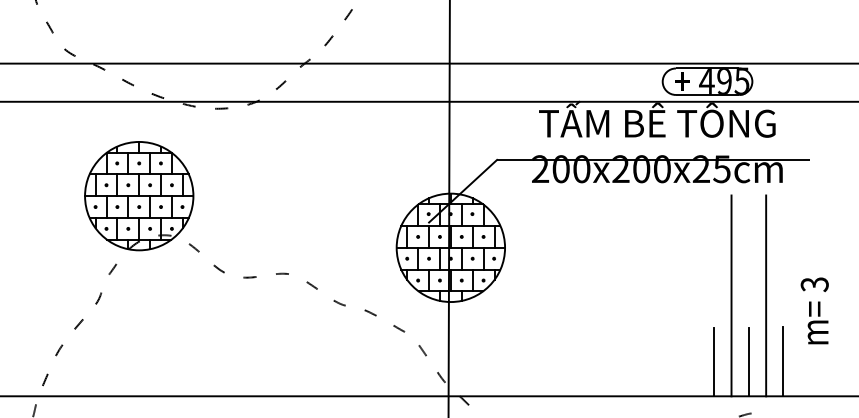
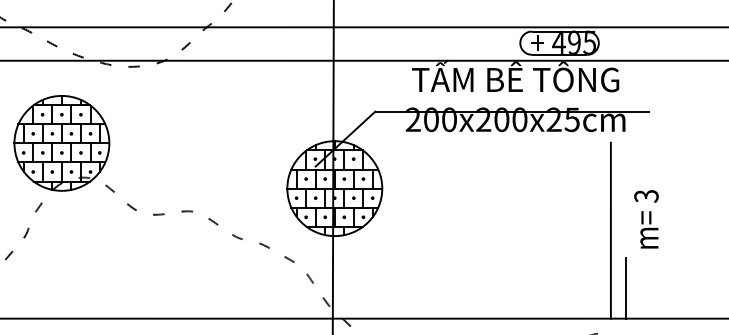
line: (731, 295) -> (580, 230), removed
text: (814, 310) -> (646, 218), moved
line: (714, 361) -> (565, 288), removed
line: (748, 361) -> (595, 288), removed

